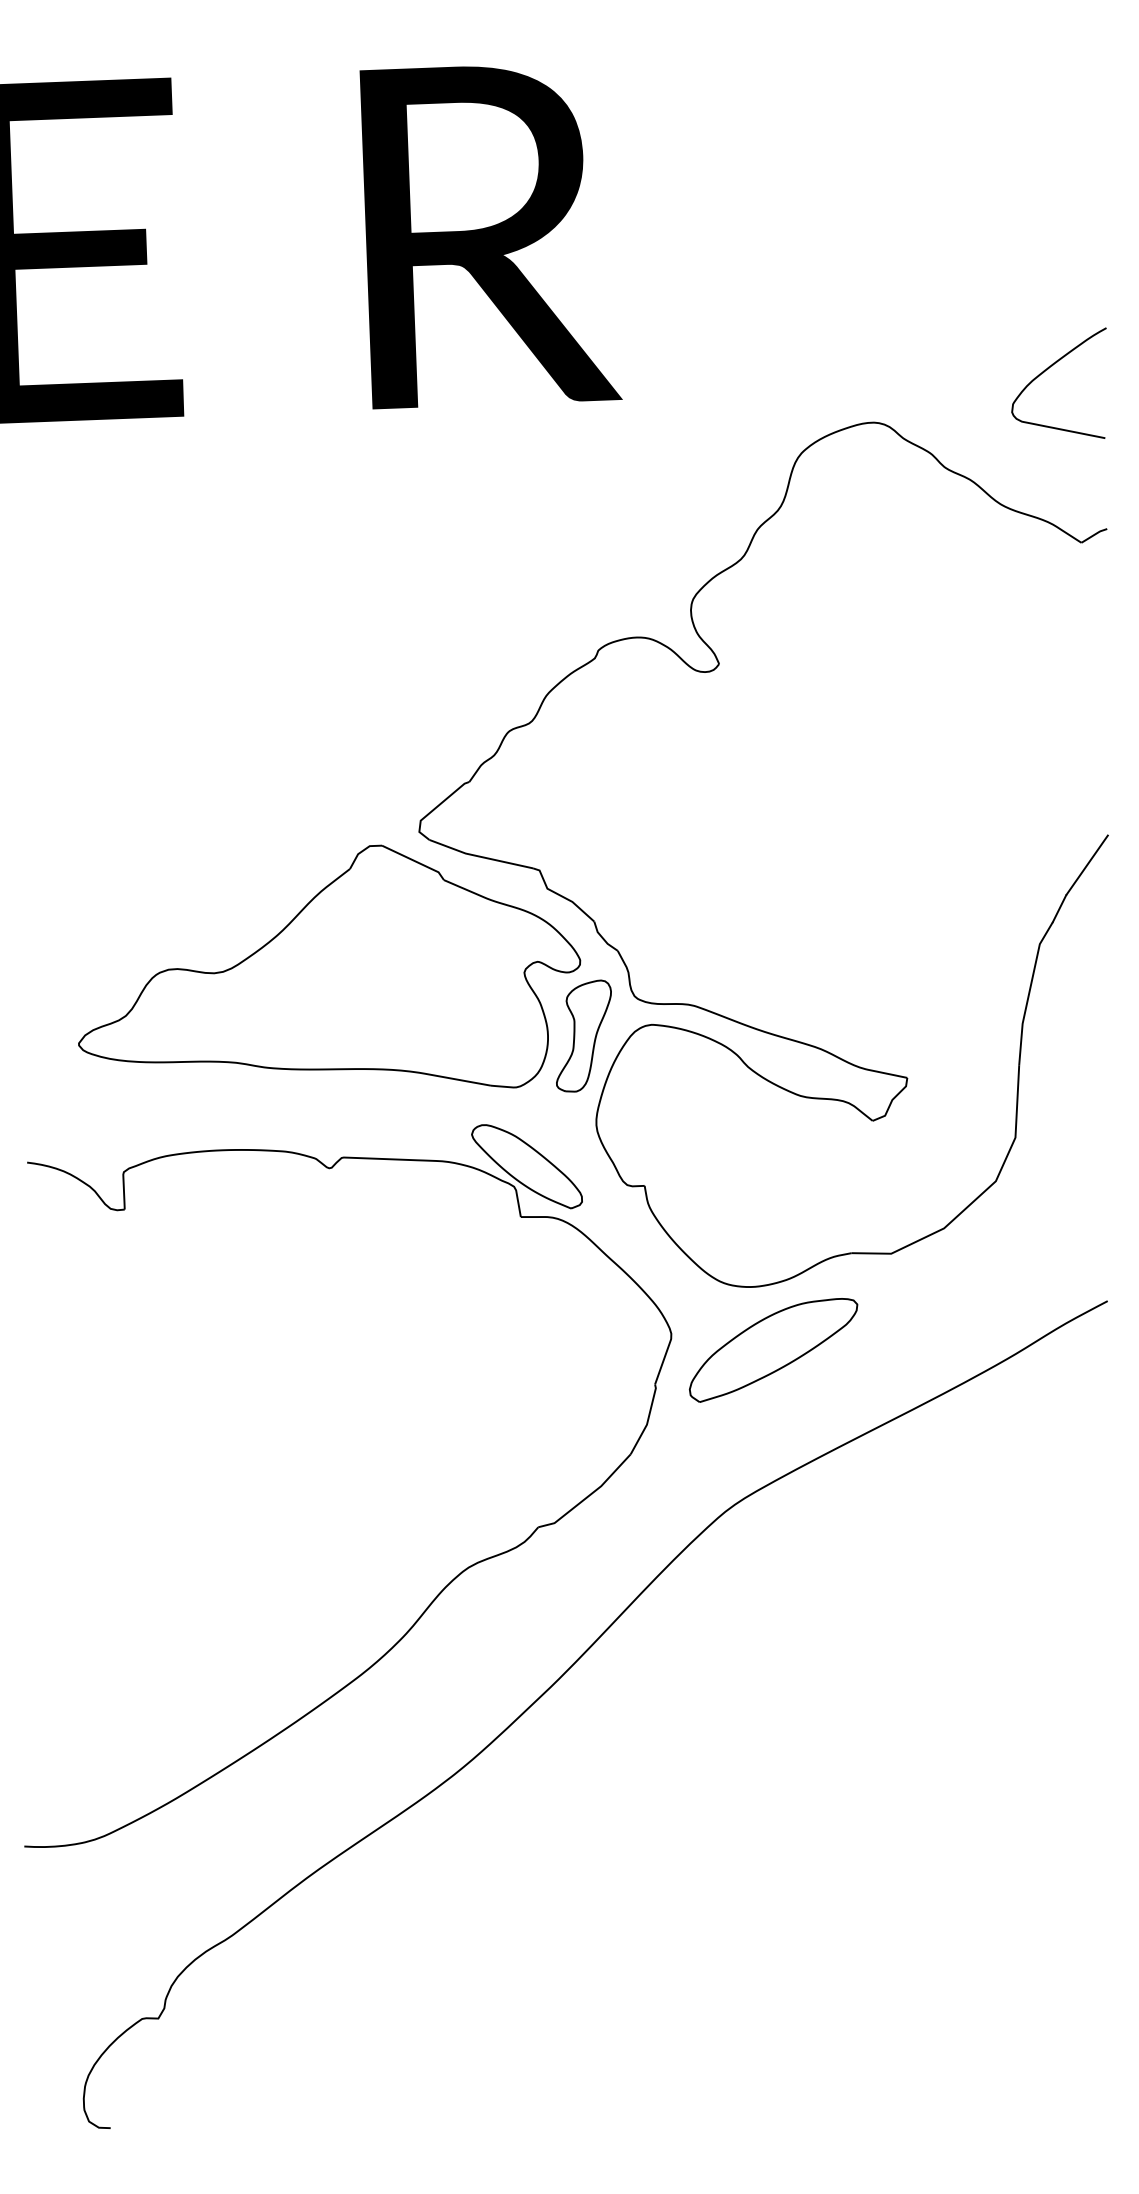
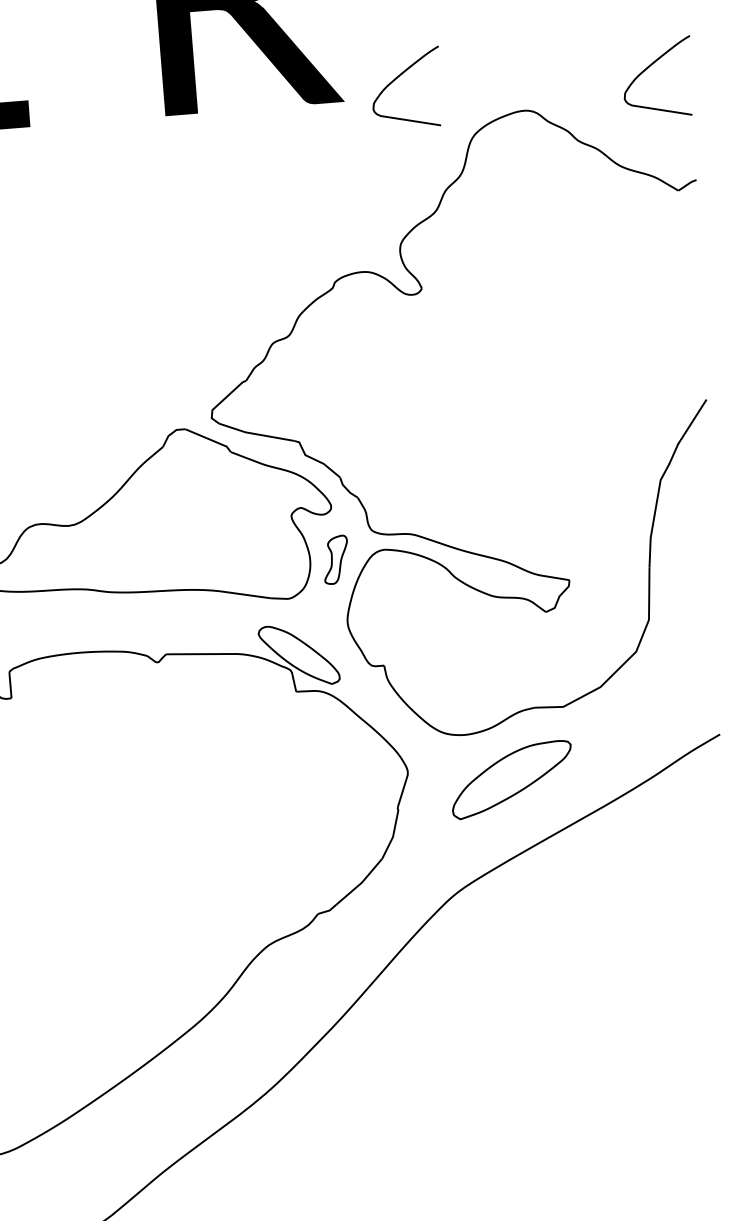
curve: (698, 369) -> (398, 77), added
part: (583, 1035) -> (335, 559), size x0.6
part: (773, 1350) -> (511, 780), moved

